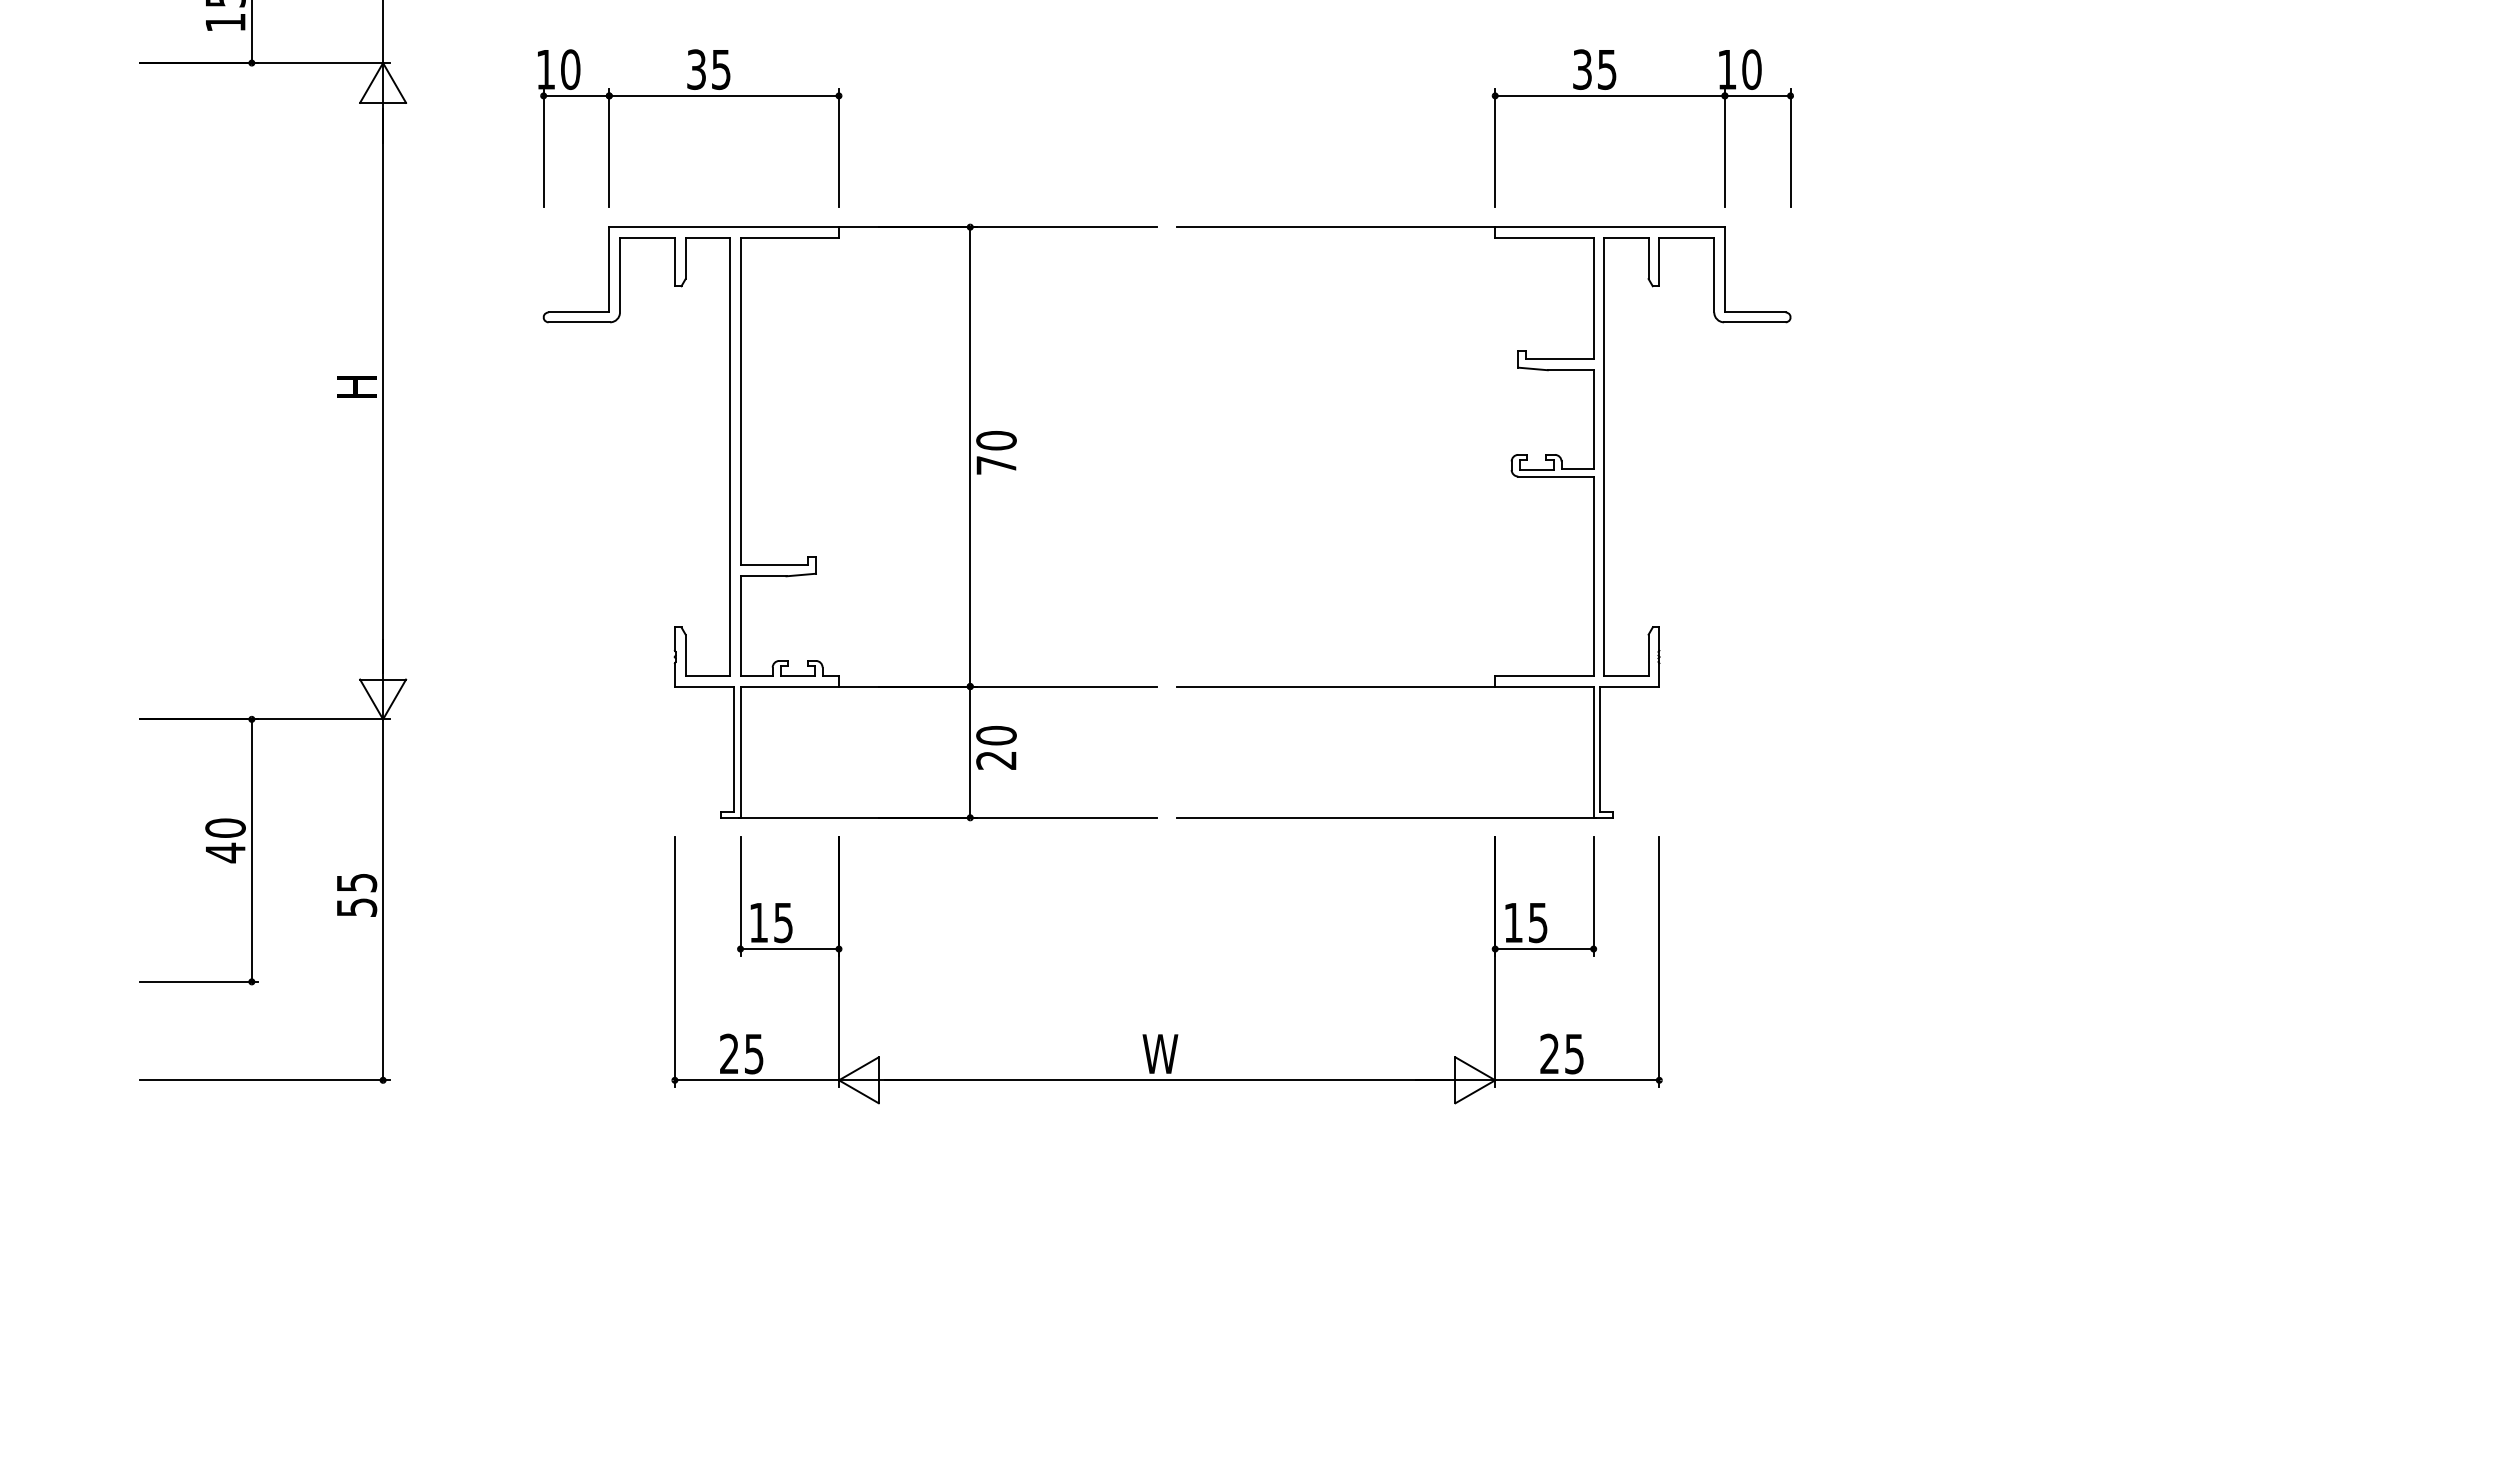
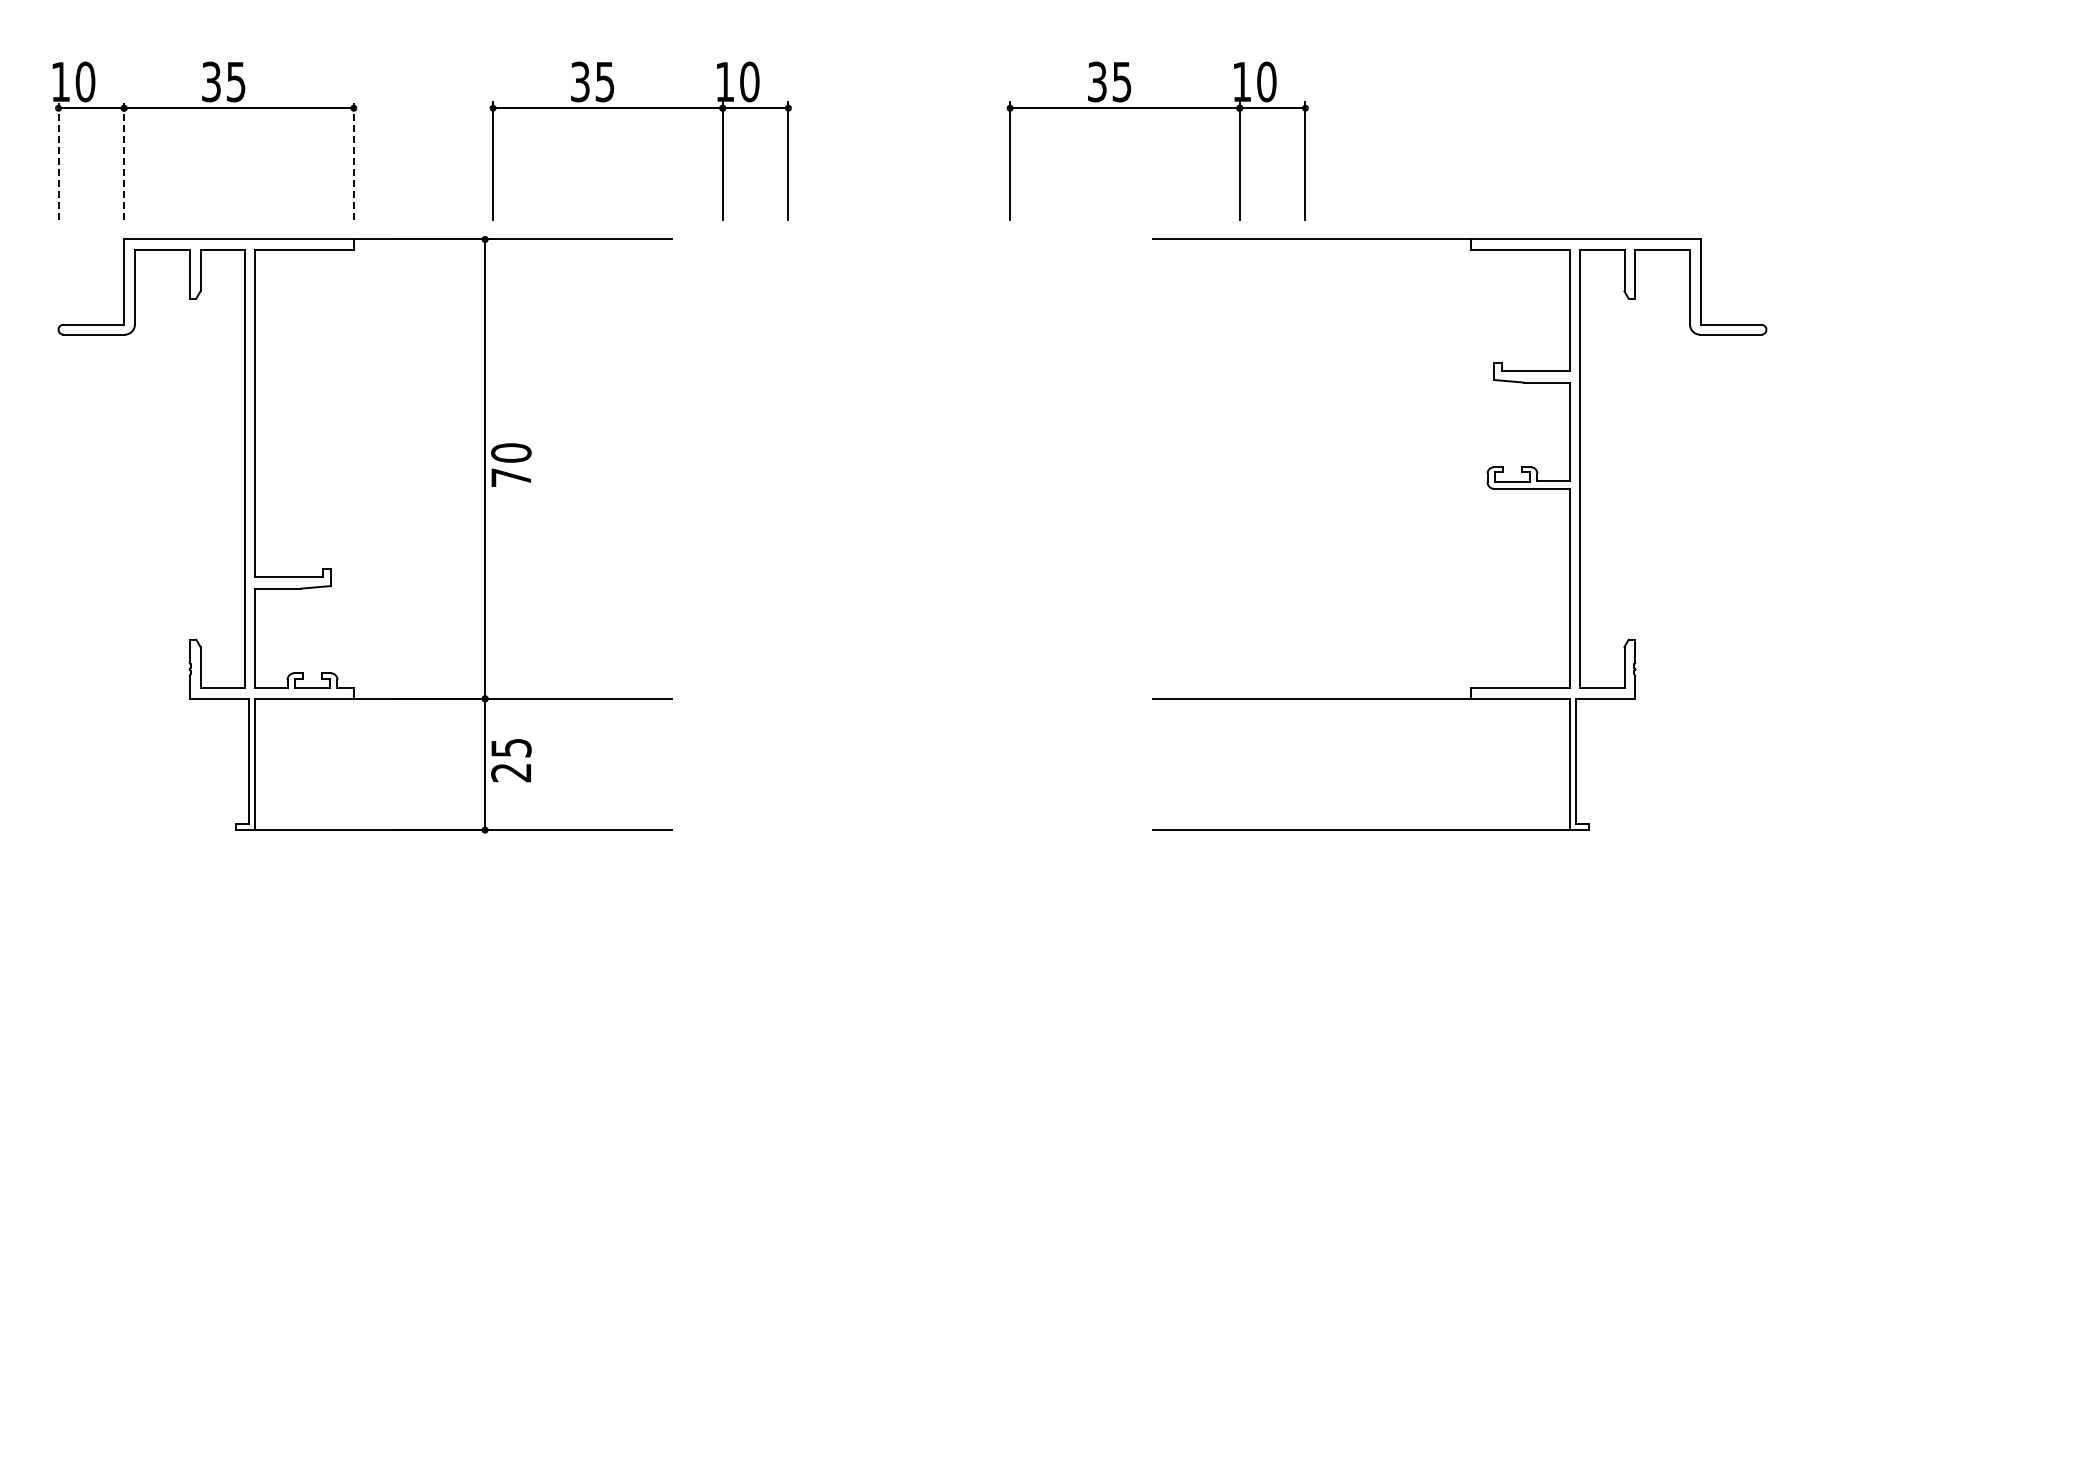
part: (1125, 96) -> (640, 108), added
line: (543, 147) -> (58, 159), solid -> dashed
line: (609, 147) -> (124, 159), solid -> dashed
line: (839, 147) -> (354, 159), solid -> dashed
part: (1514, 476) -> (1490, 488), moved
text: (996, 735) -> (511, 747), 20 -> 25
part: (1162, 1034) -> (677, 1046), removed

